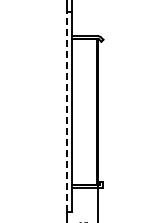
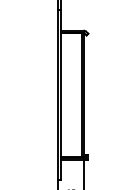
line: (67, 111) -> (57, 95), dashed -> solid

